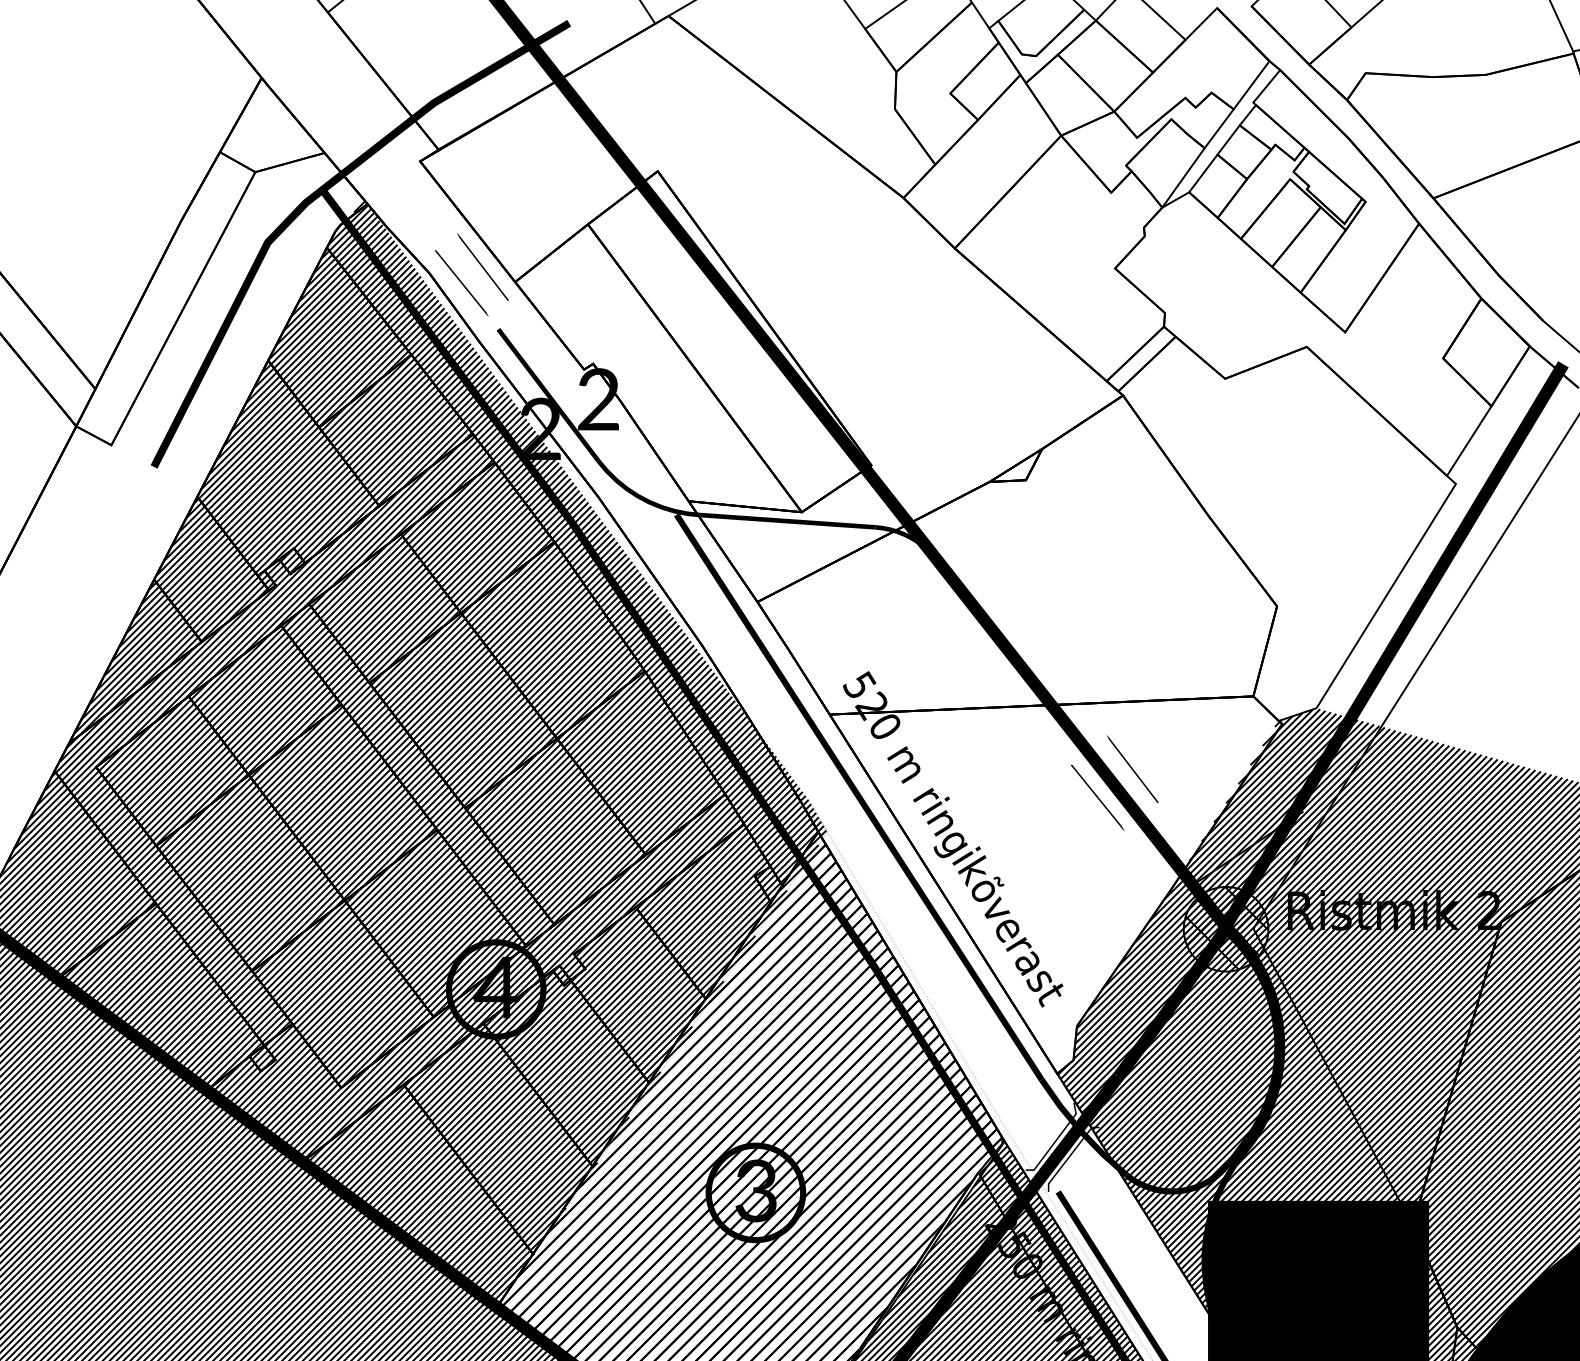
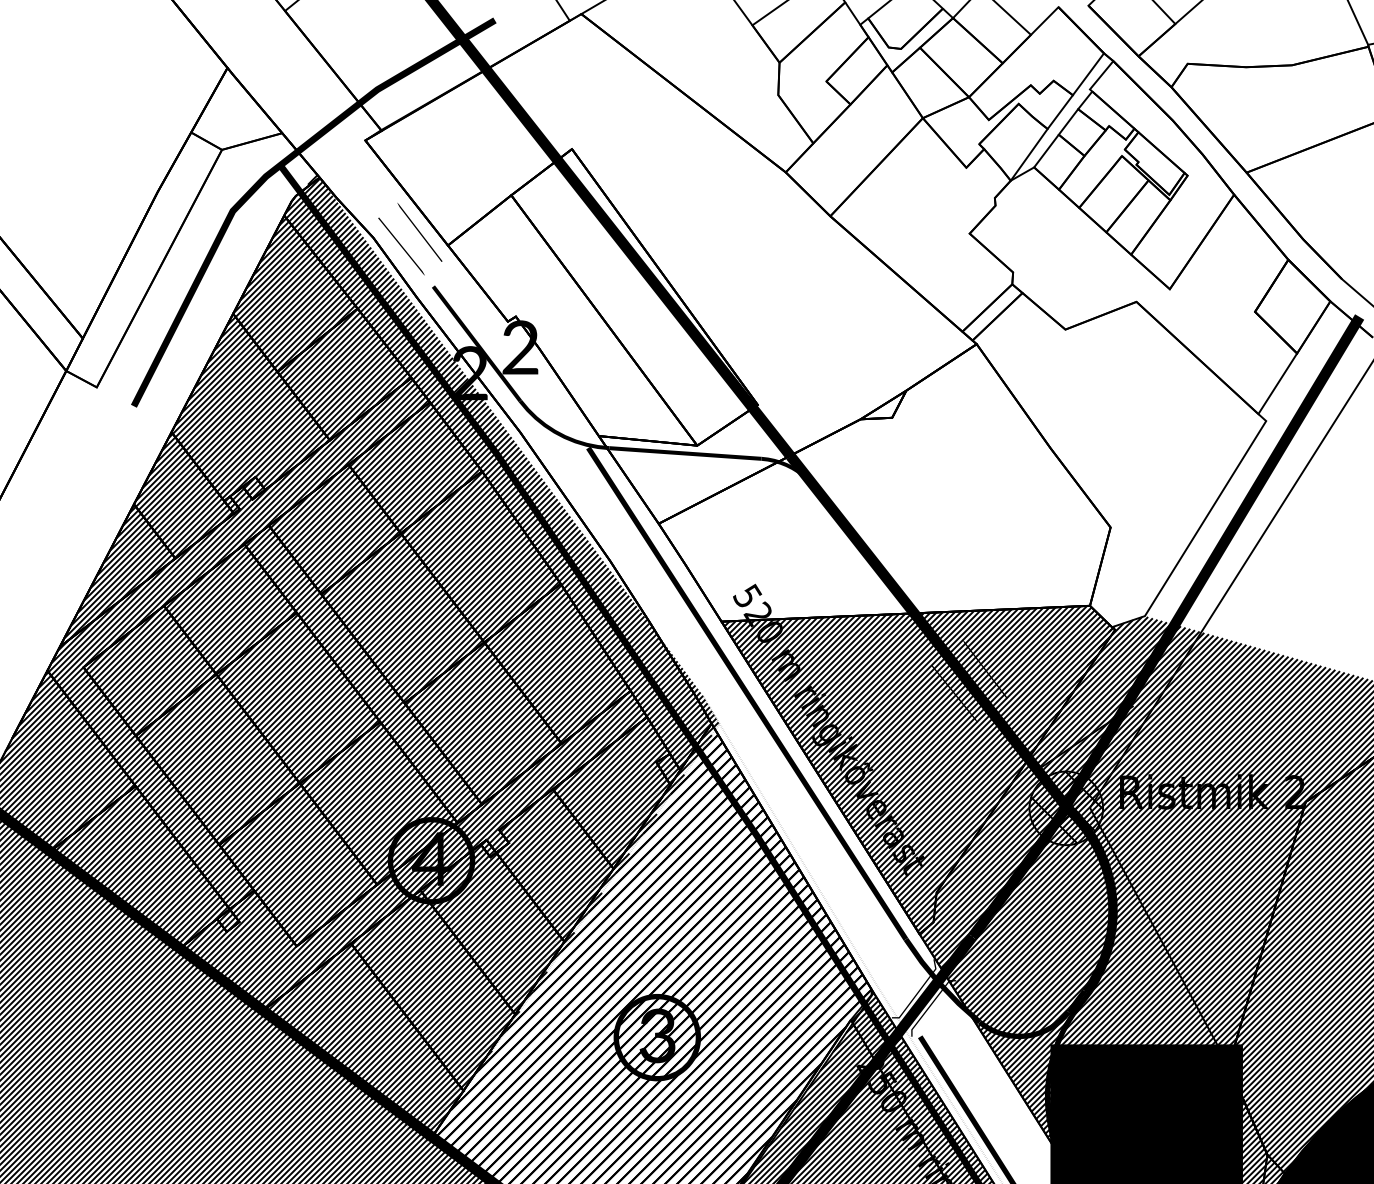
hatch: (1055, 883) -> (917, 768), added

